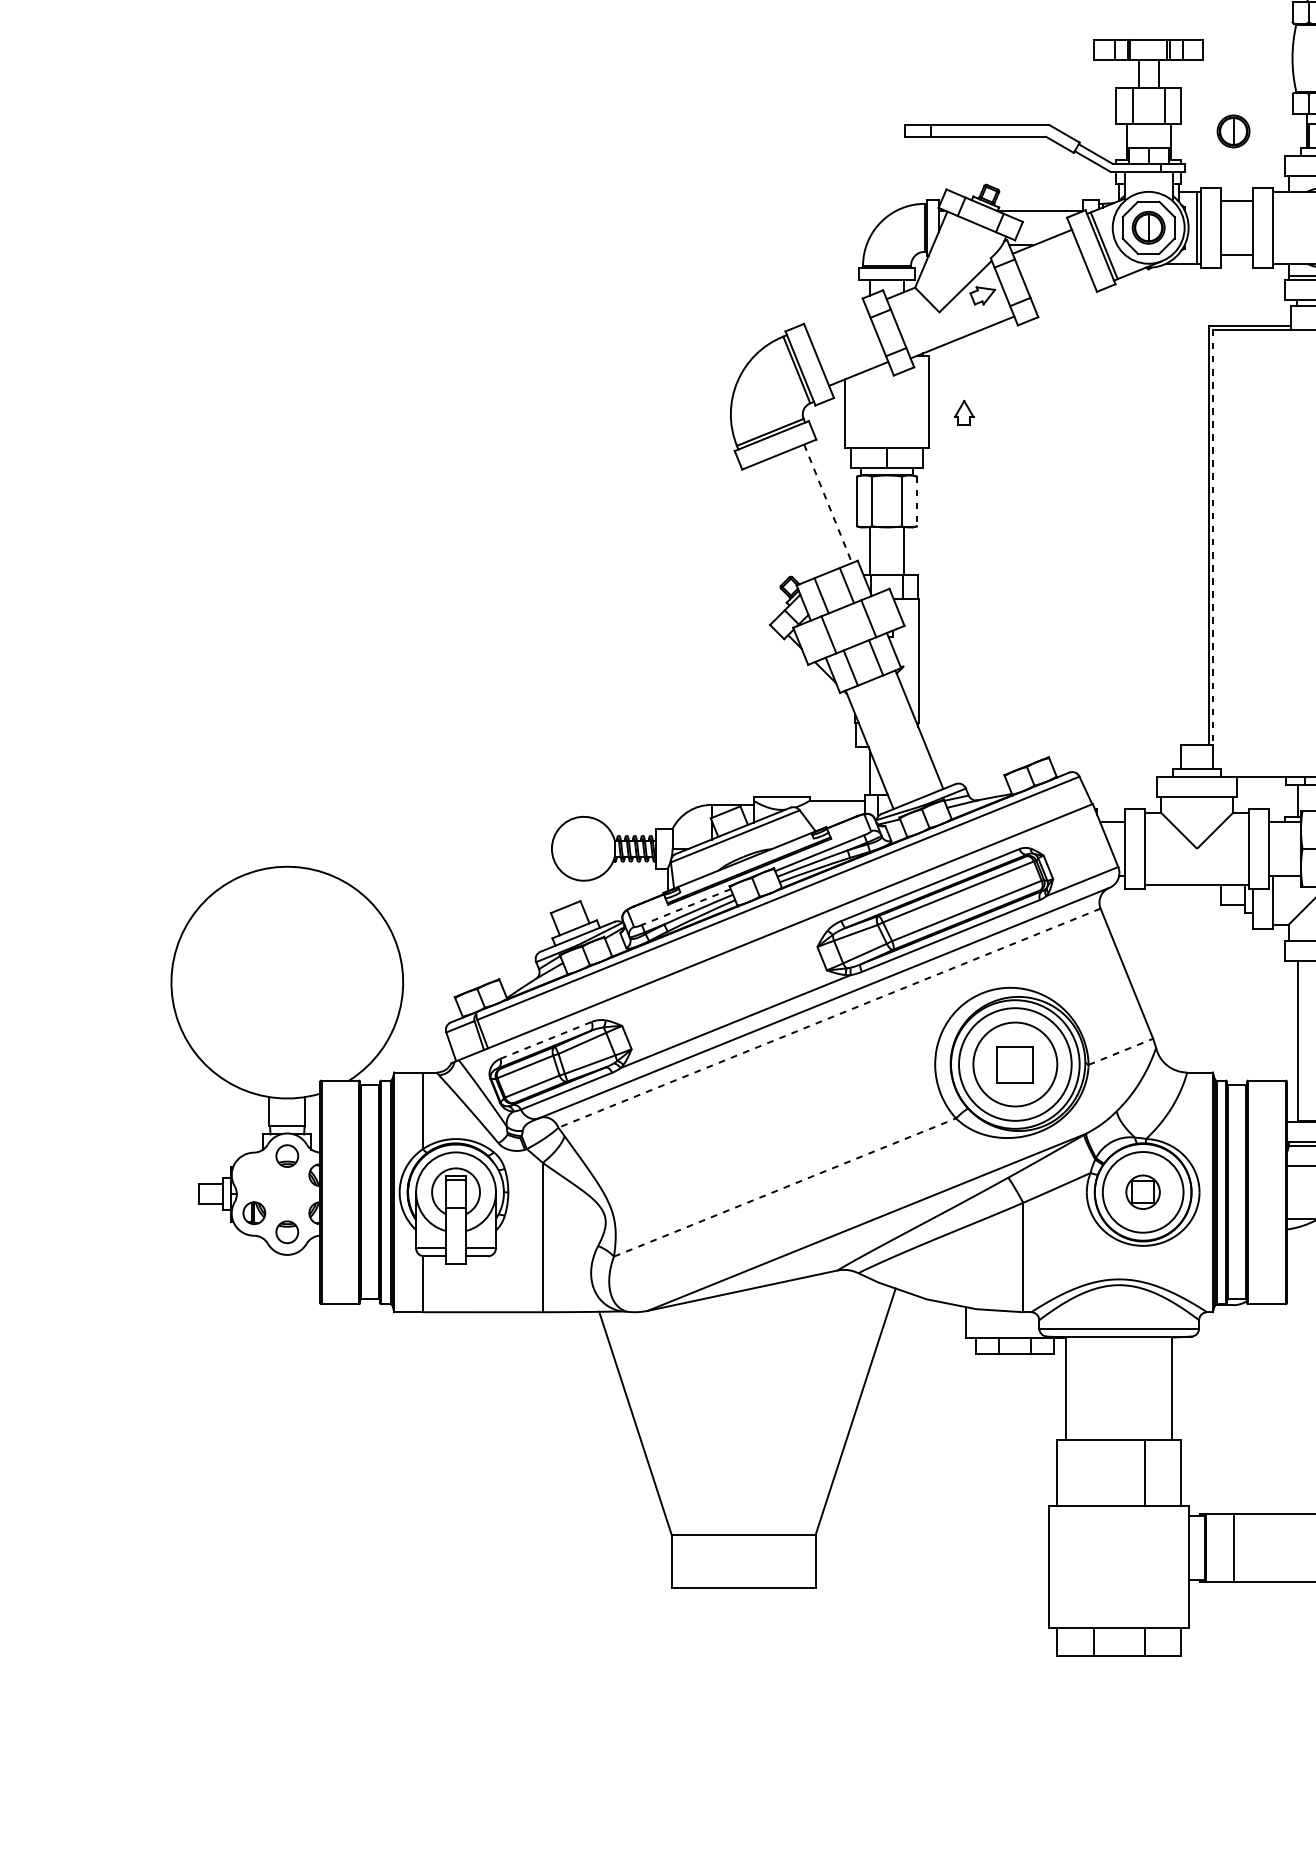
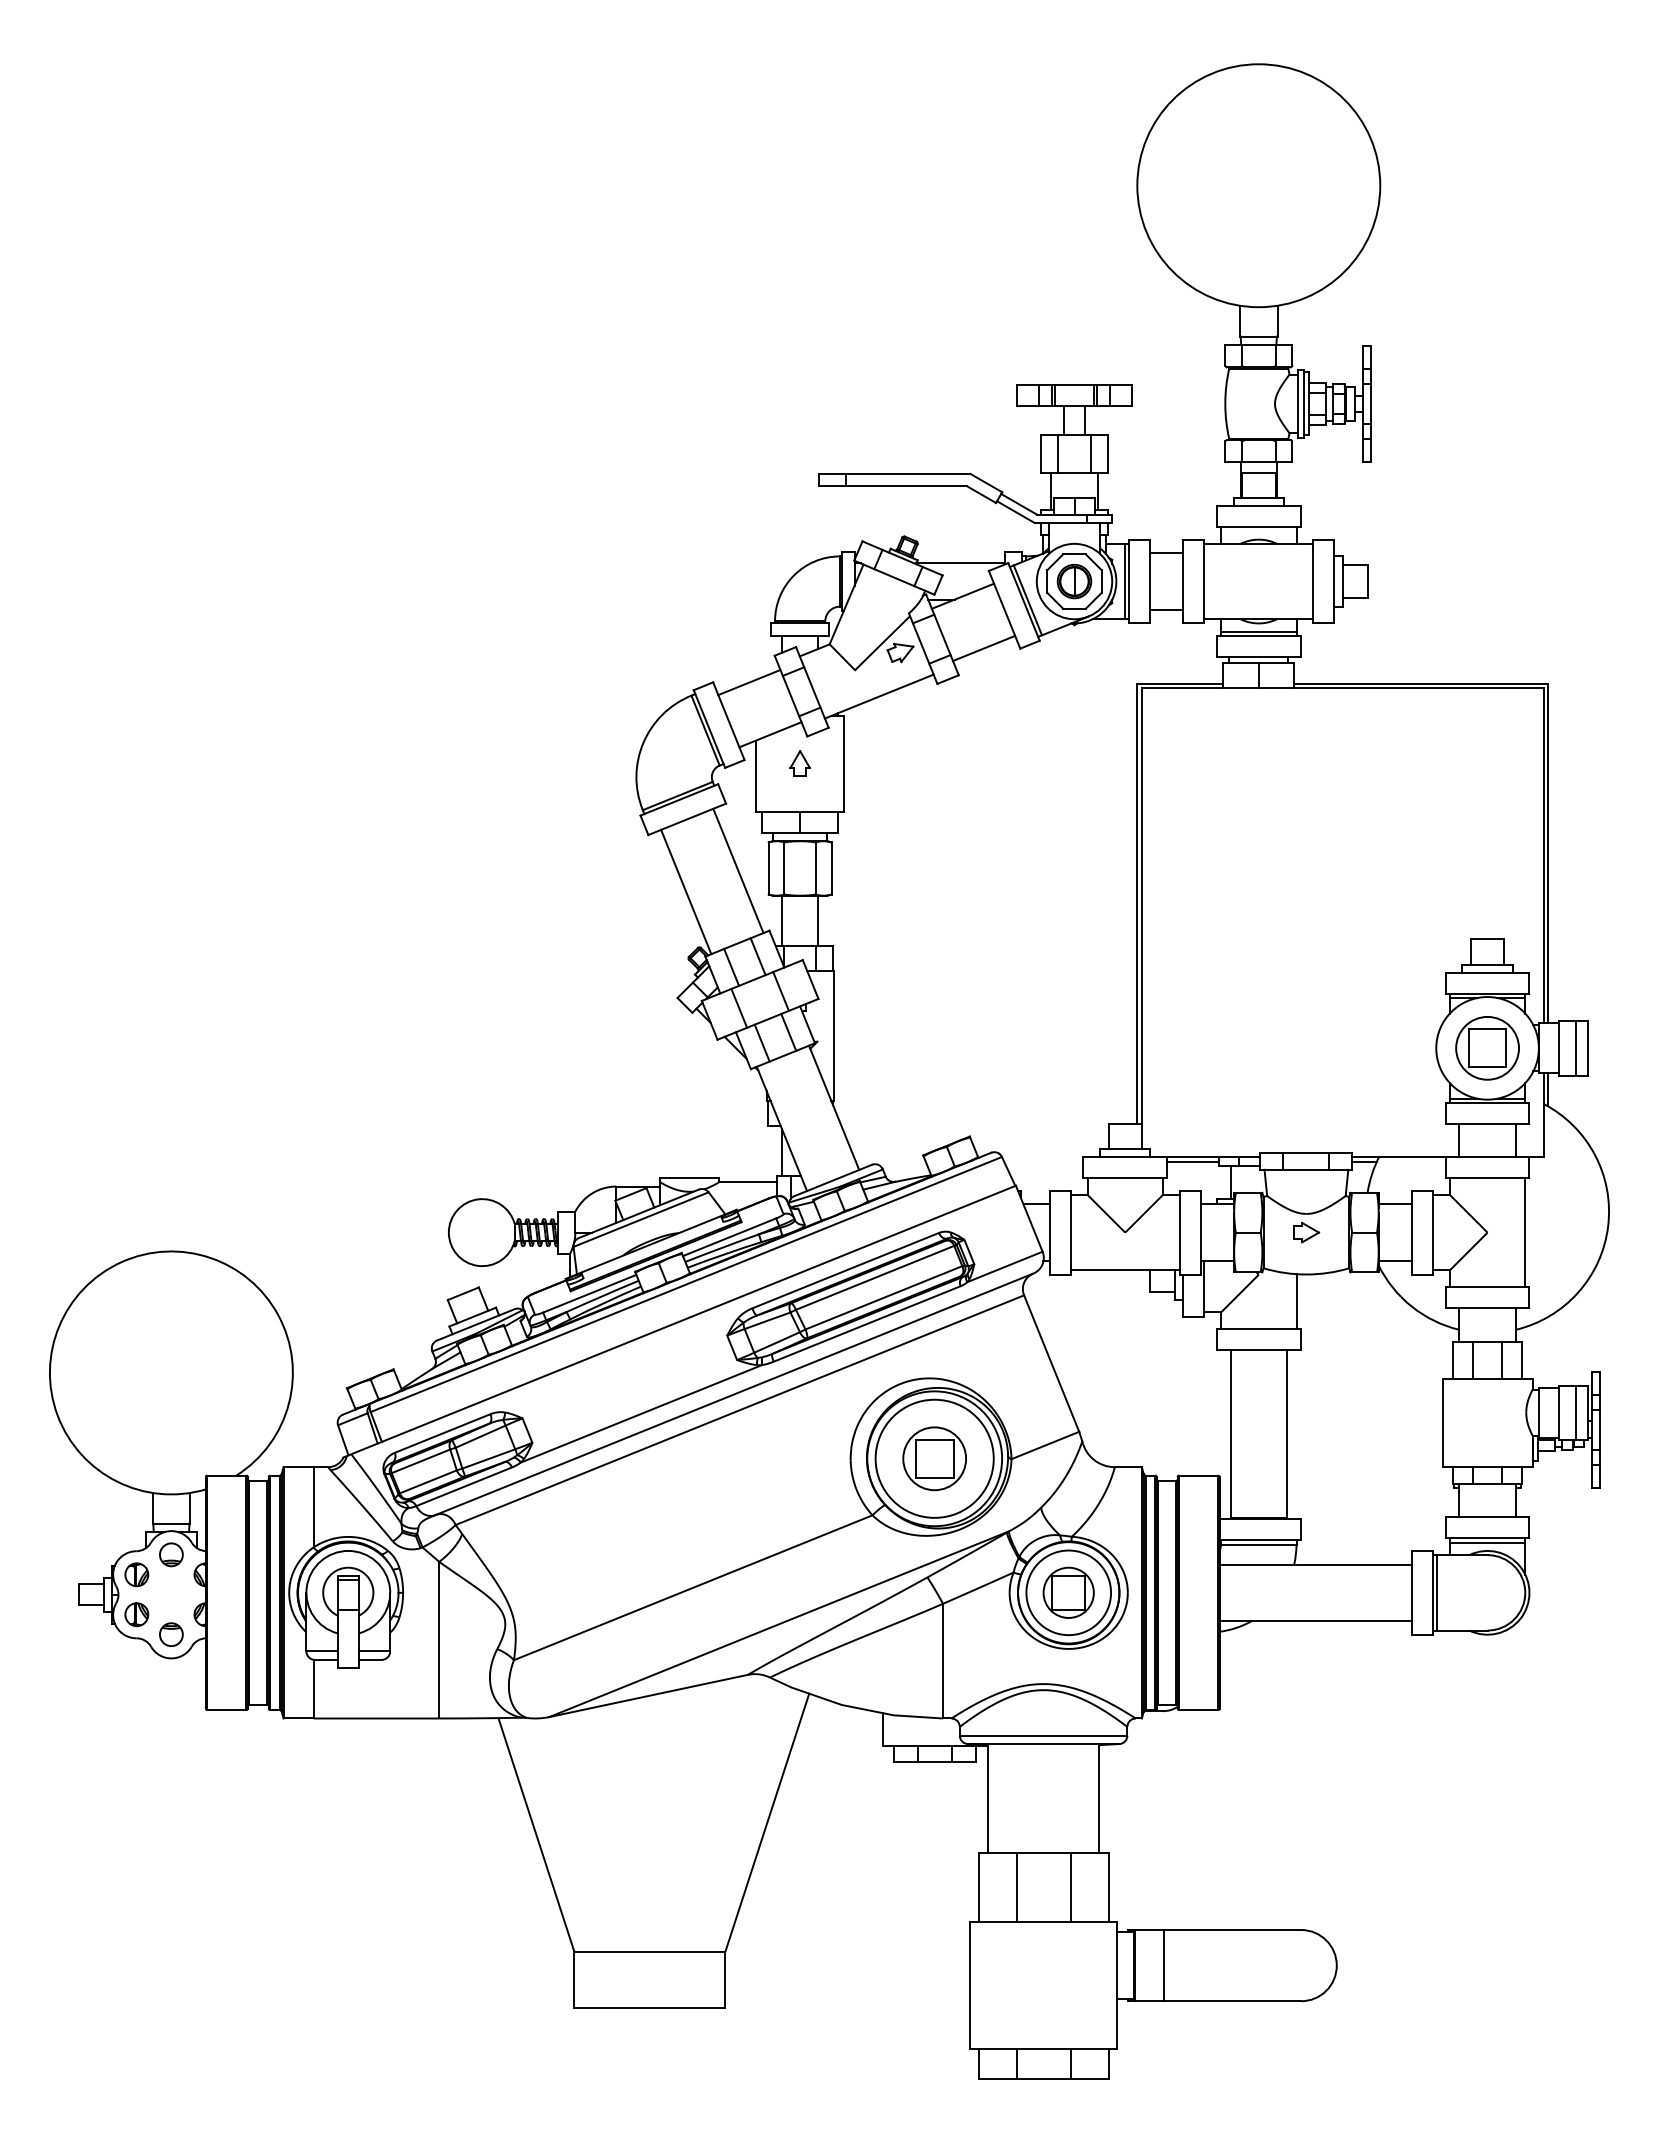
part: (1233, 131) -> (1163, 480), removed
line: (1062, 291) -> (984, 648), added
line: (838, 324) -> (749, 682), added
part: (963, 412) -> (799, 763), moved
line: (916, 501) -> (831, 868), dashed -> solid
line: (828, 504) -> (738, 871), dashed -> solid
line: (778, 523) -> (686, 891), added
line: (1212, 537) -> (1141, 906), dashed -> solid
line: (1261, 780) -> (1192, 1161), added
line: (686, 906) -> (589, 1293), dashed -> solid
line: (829, 1018) -> (739, 1410), dashed -> solid
line: (545, 1040) -> (442, 1433), dashed -> solid
line: (1121, 1051) -> (1045, 1445), dashed -> solid
circle: (1015, 1064) -> (934, 1458), size x0.71
part: (254, 1174) -> (136, 1574), added
line: (785, 1187) -> (693, 1587), dashed -> solid
part: (1142, 1192) -> (1068, 1592), size x1.43
line: (1093, 1472) -> (1016, 1886), added

